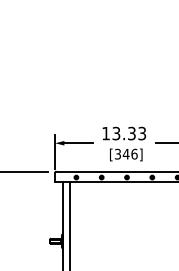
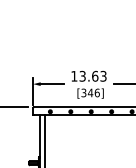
text: (131, 133) -> (94, 76), 13.33 -> 13.63

